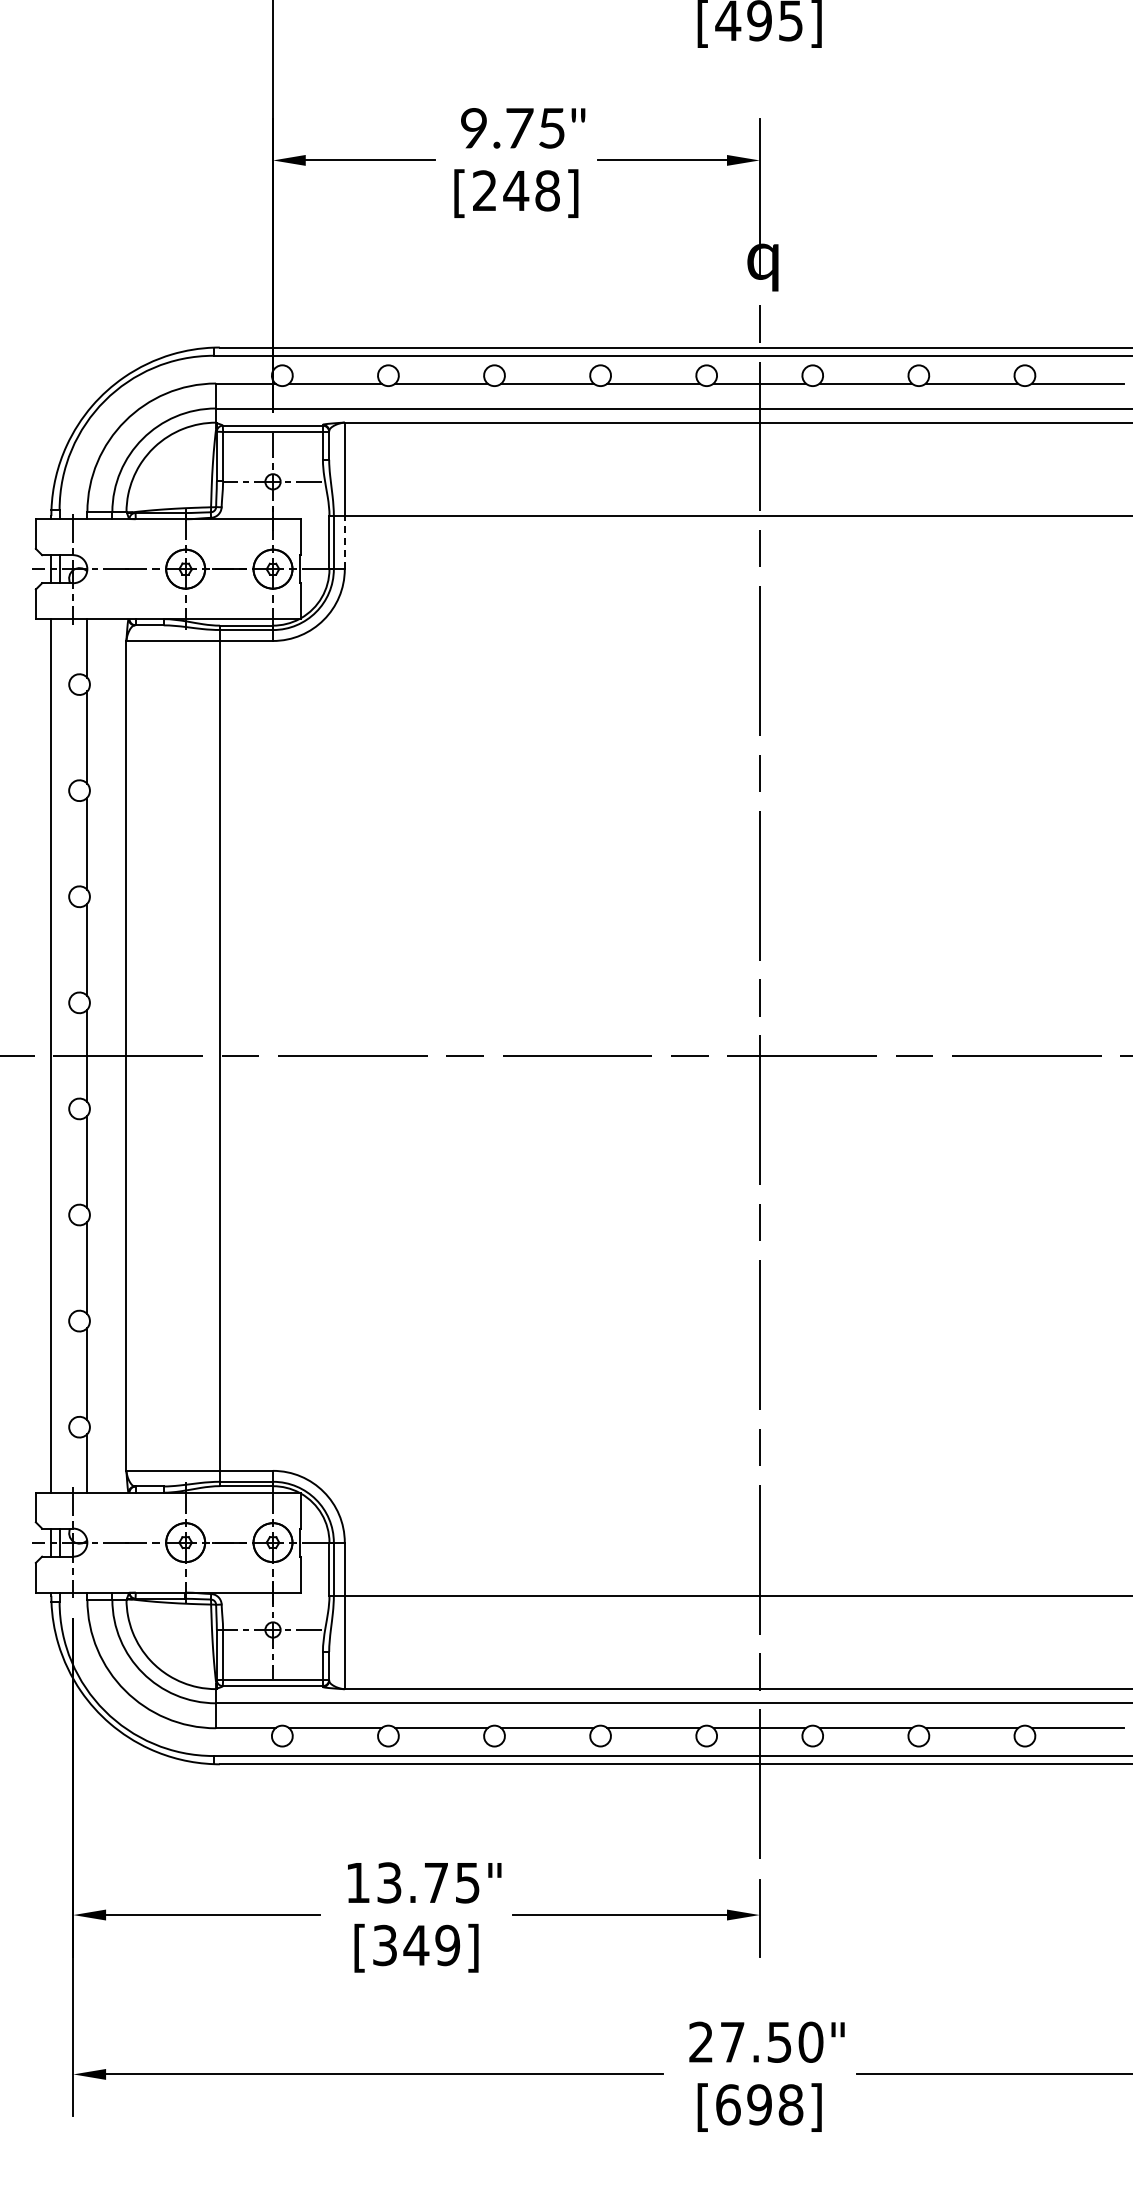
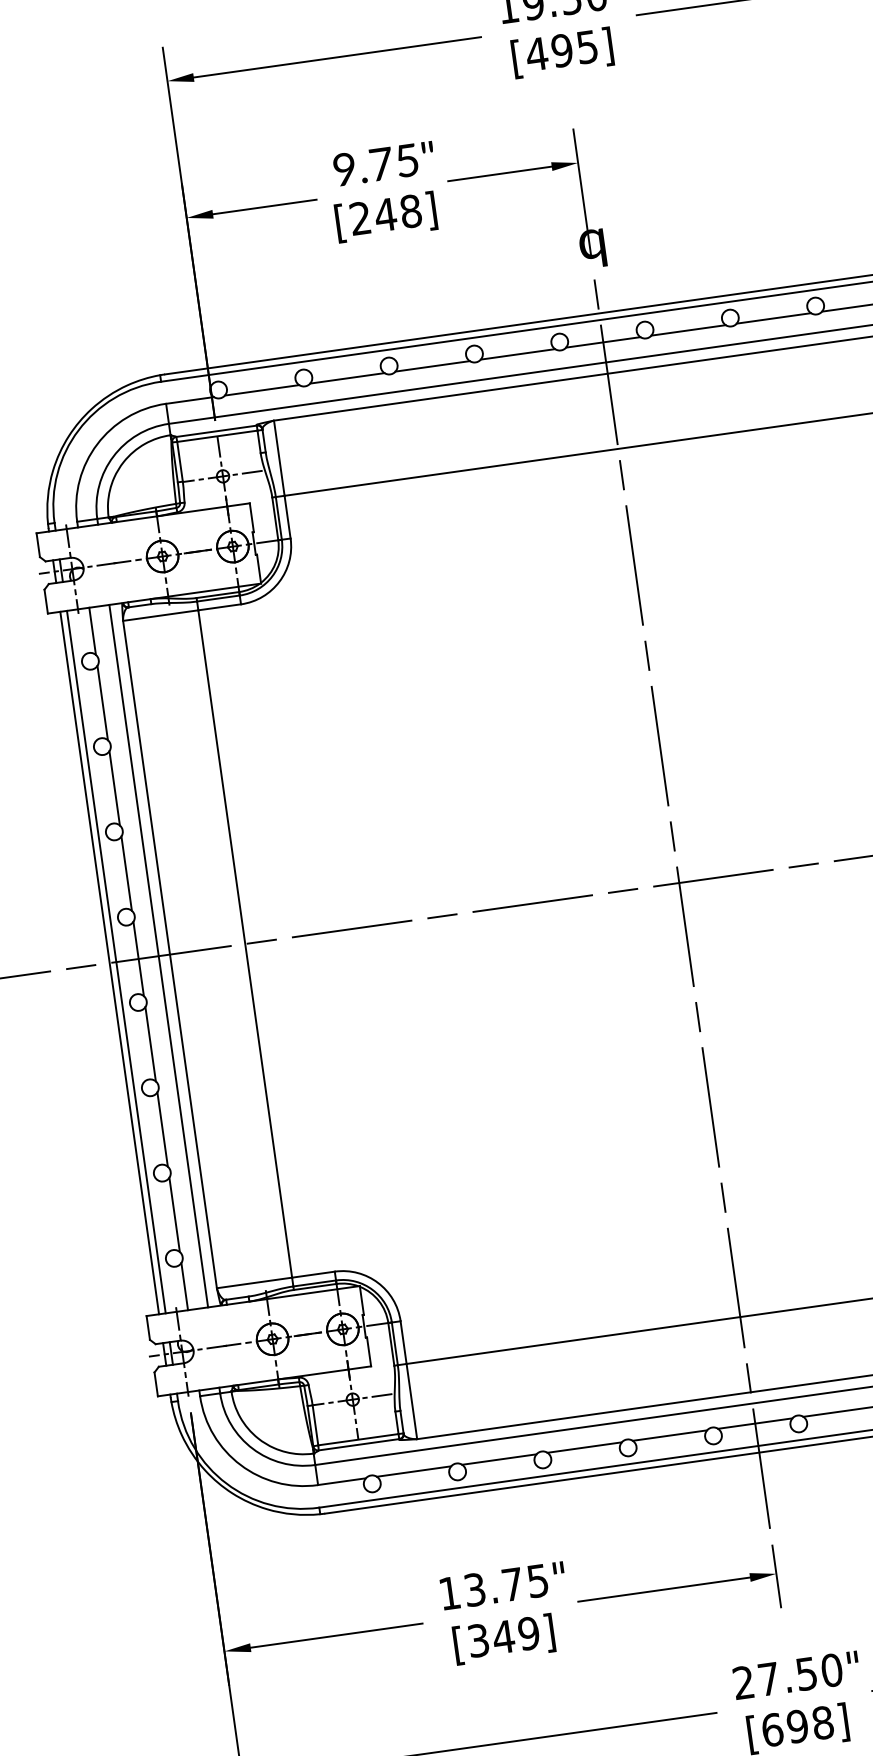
line: (344, 542) -> (287, 517), dashed -> solid
line: (59, 1055) -> (116, 961), added
line: (112, 1055) -> (158, 955), added

